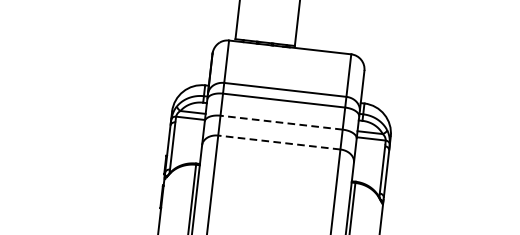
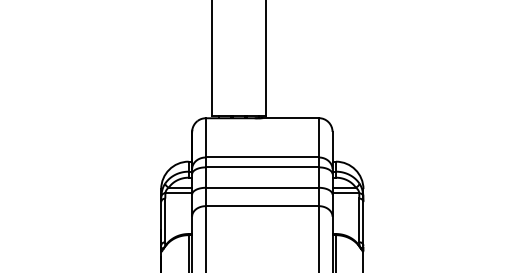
line: (281, 122) -> (262, 187), dashed -> solid
line: (279, 142) -> (262, 206), dashed -> solid

